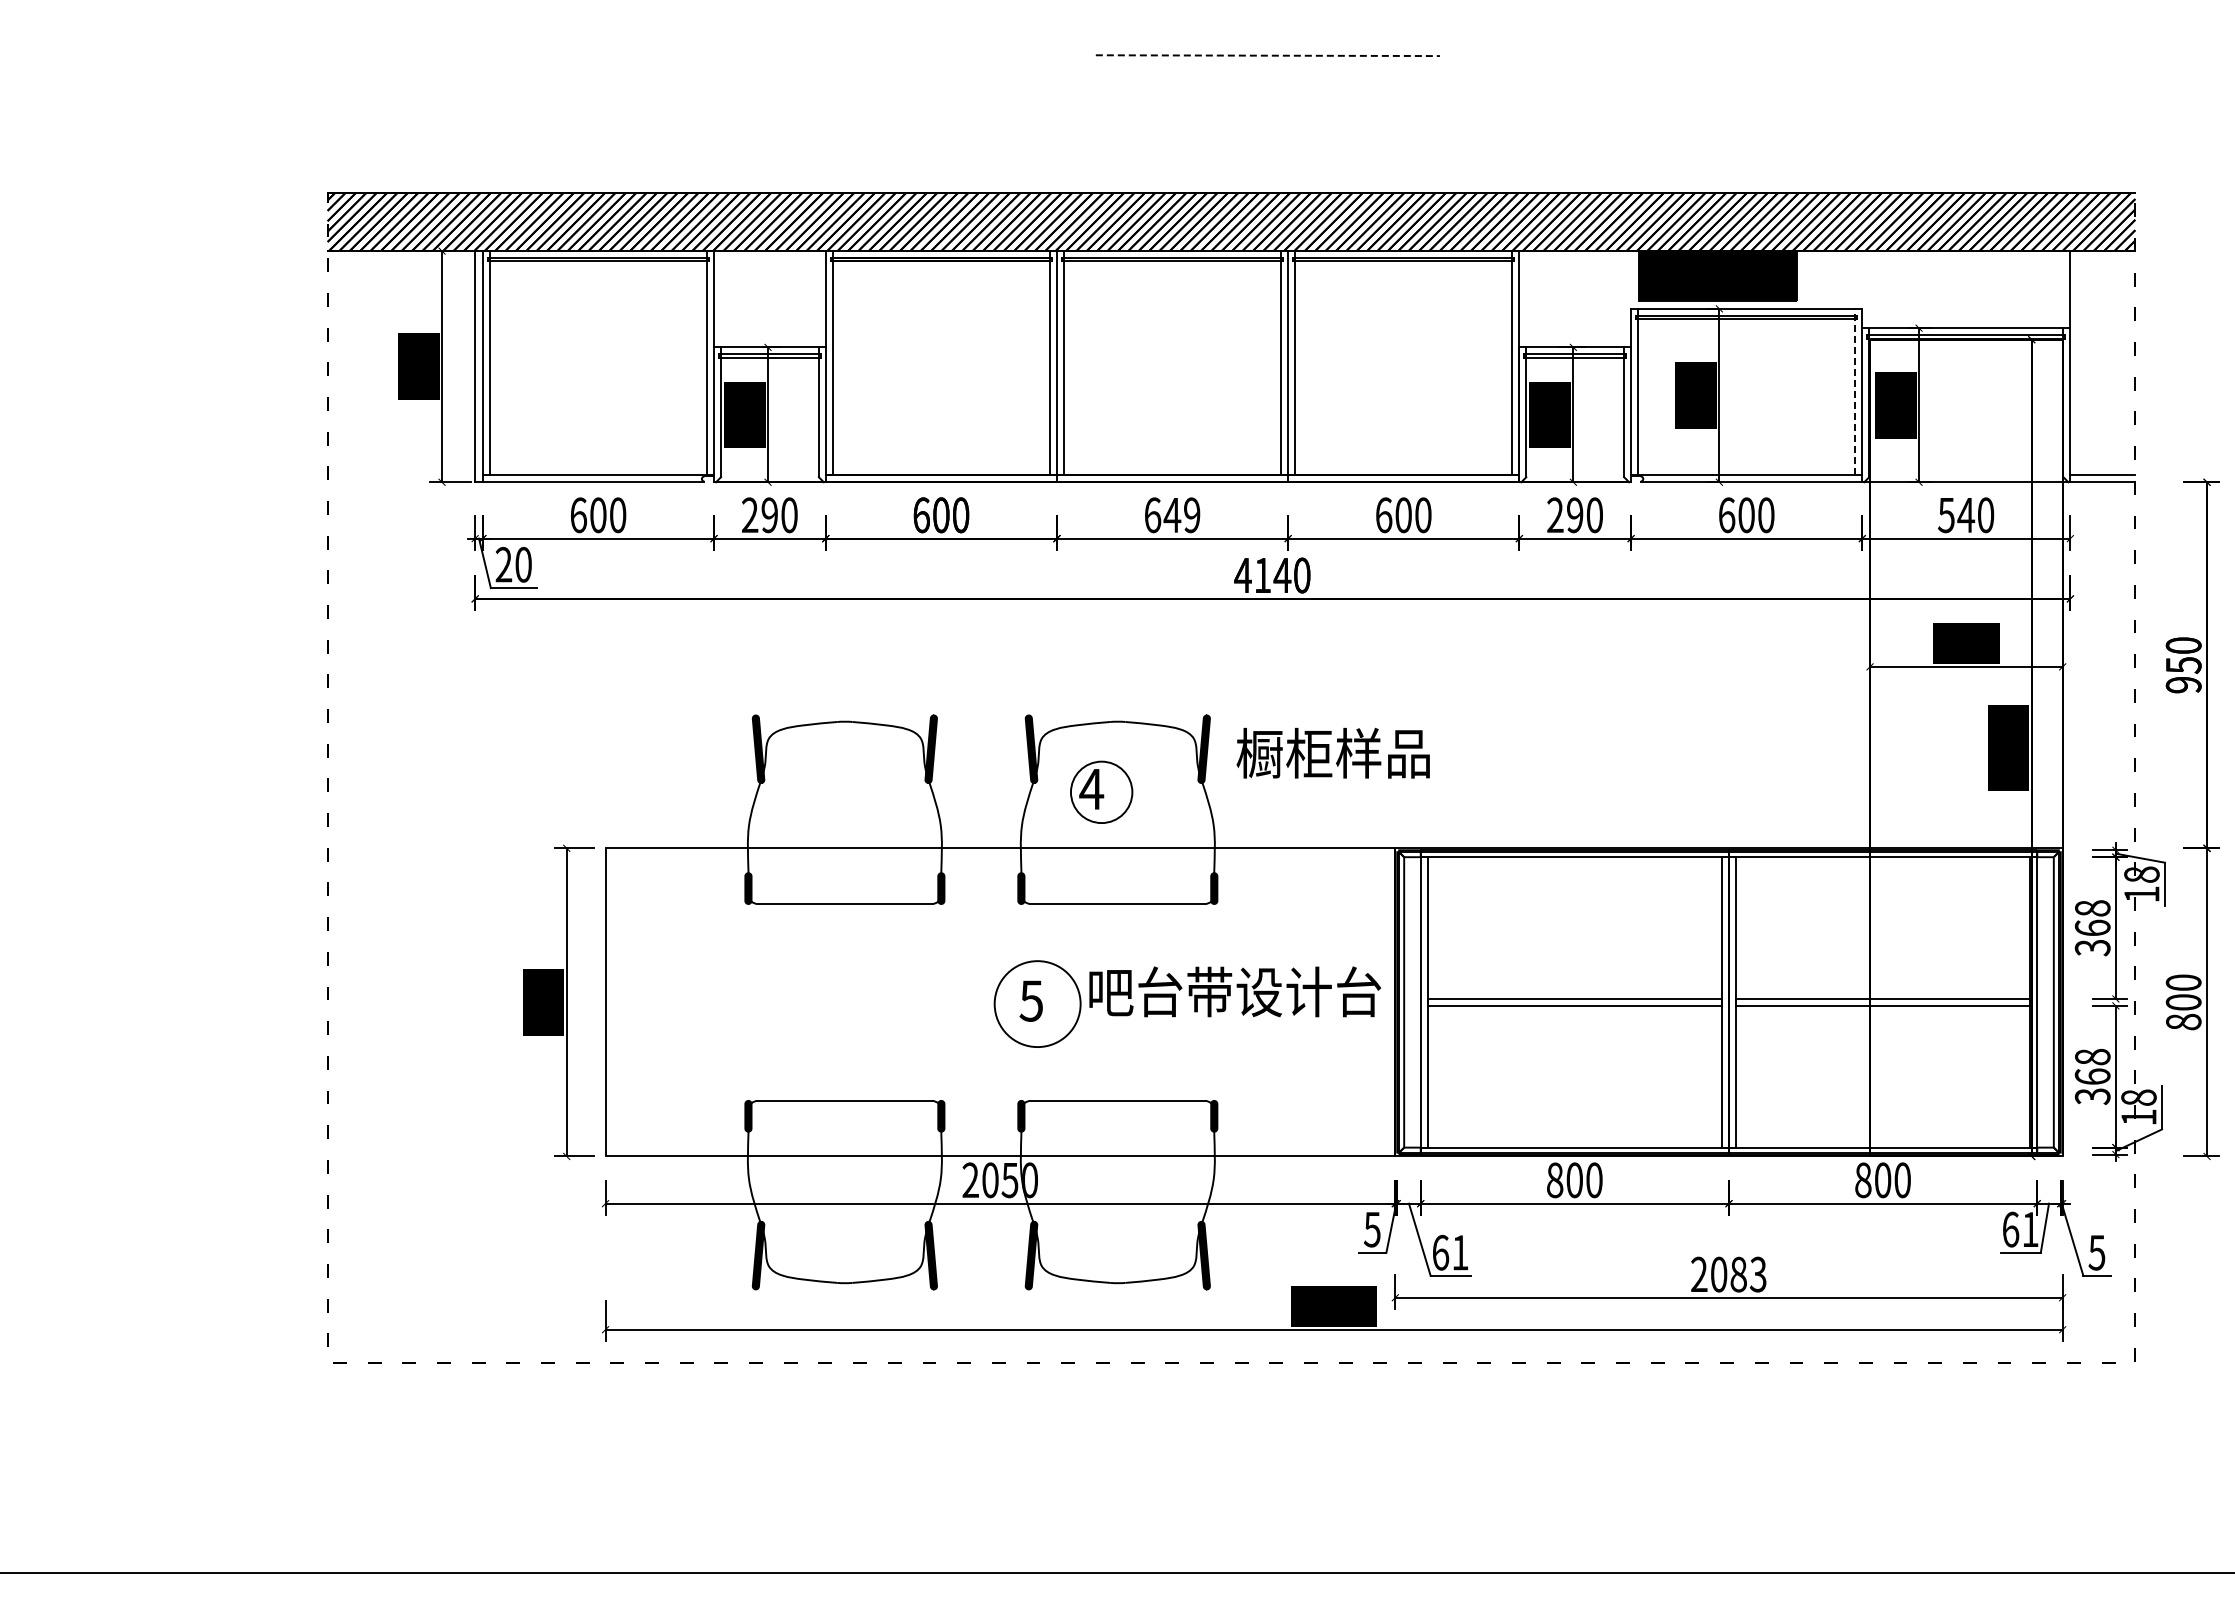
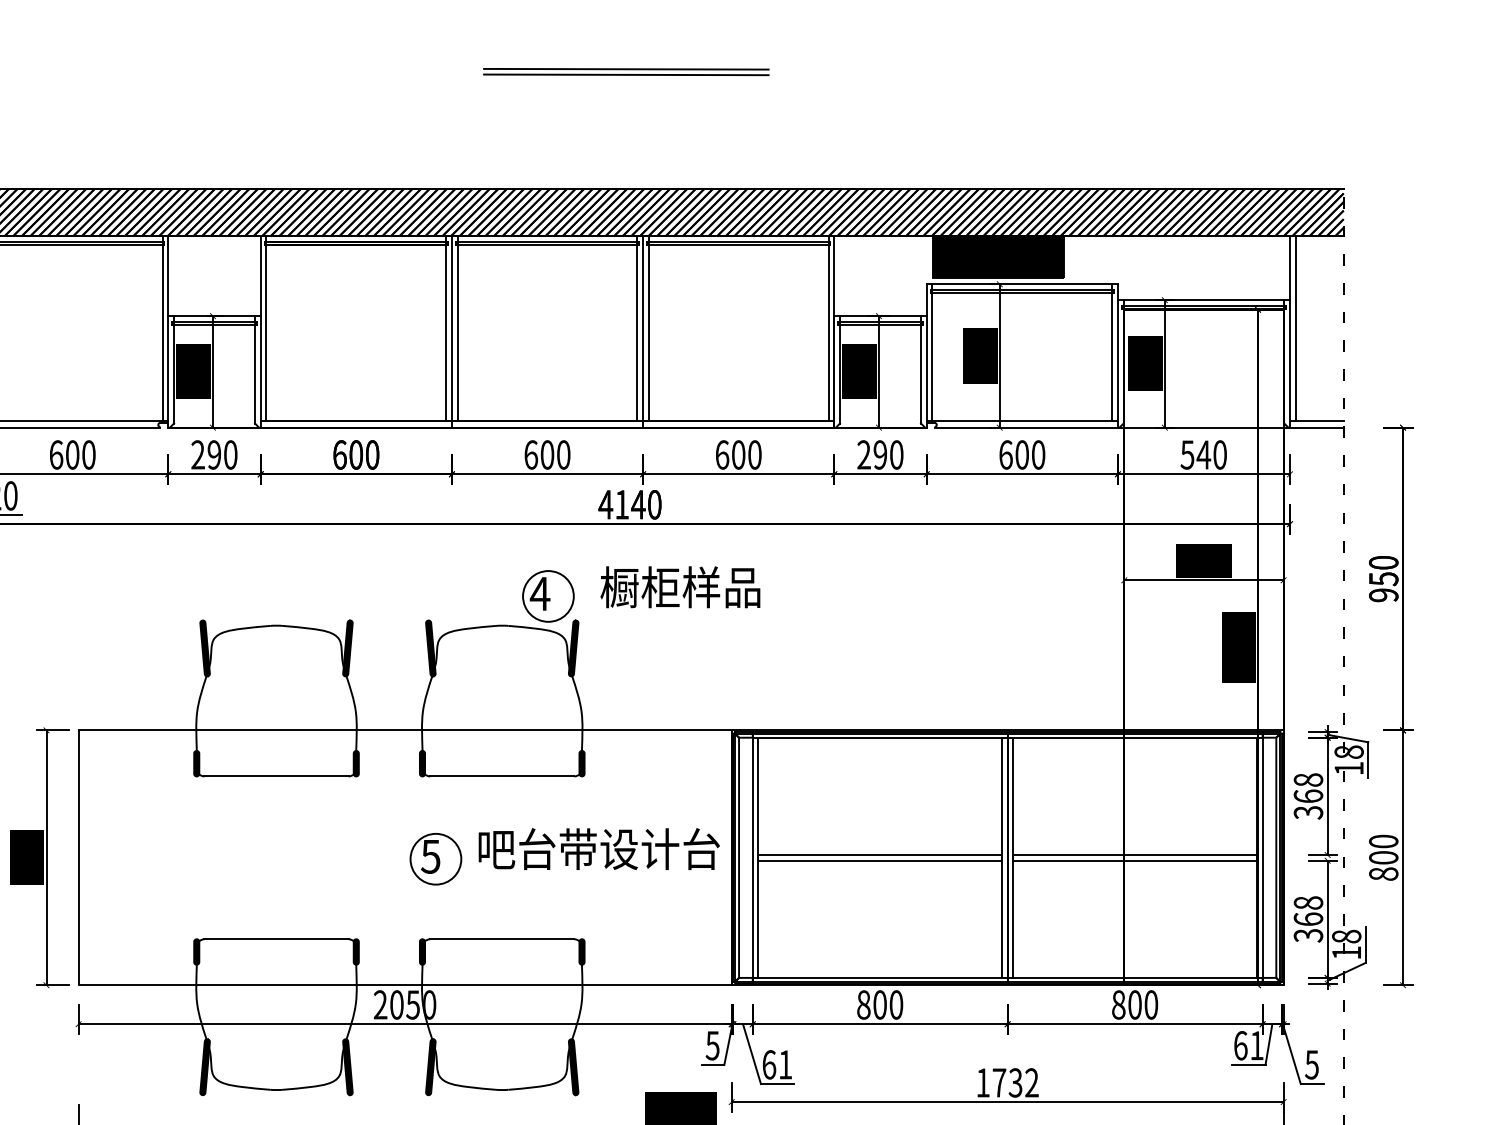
line: (1267, 48) -> (626, 68), added
line: (1268, 55) -> (626, 74), dashed -> solid
line: (2077, 362) -> (1295, 328), added
line: (1855, 391) -> (1112, 352), dashed -> solid
text: (1181, 515) -> (554, 455), 649 -> 600
text: (1332, 753) -> (679, 587), moved
part: (1101, 791) -> (548, 595), moved
circle: (1037, 1003) -> (435, 858), size x0.71
text: (1728, 1274) -> (1007, 1082), 2083 -> 1732

